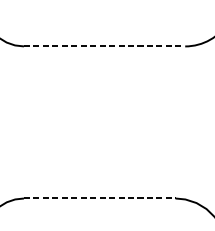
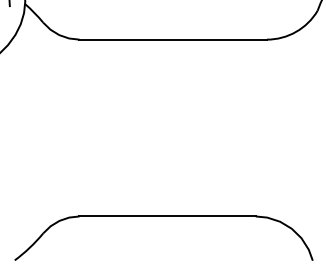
line: (104, 46) -> (173, 39), dashed -> solid
line: (100, 198) -> (168, 216), dashed -> solid

